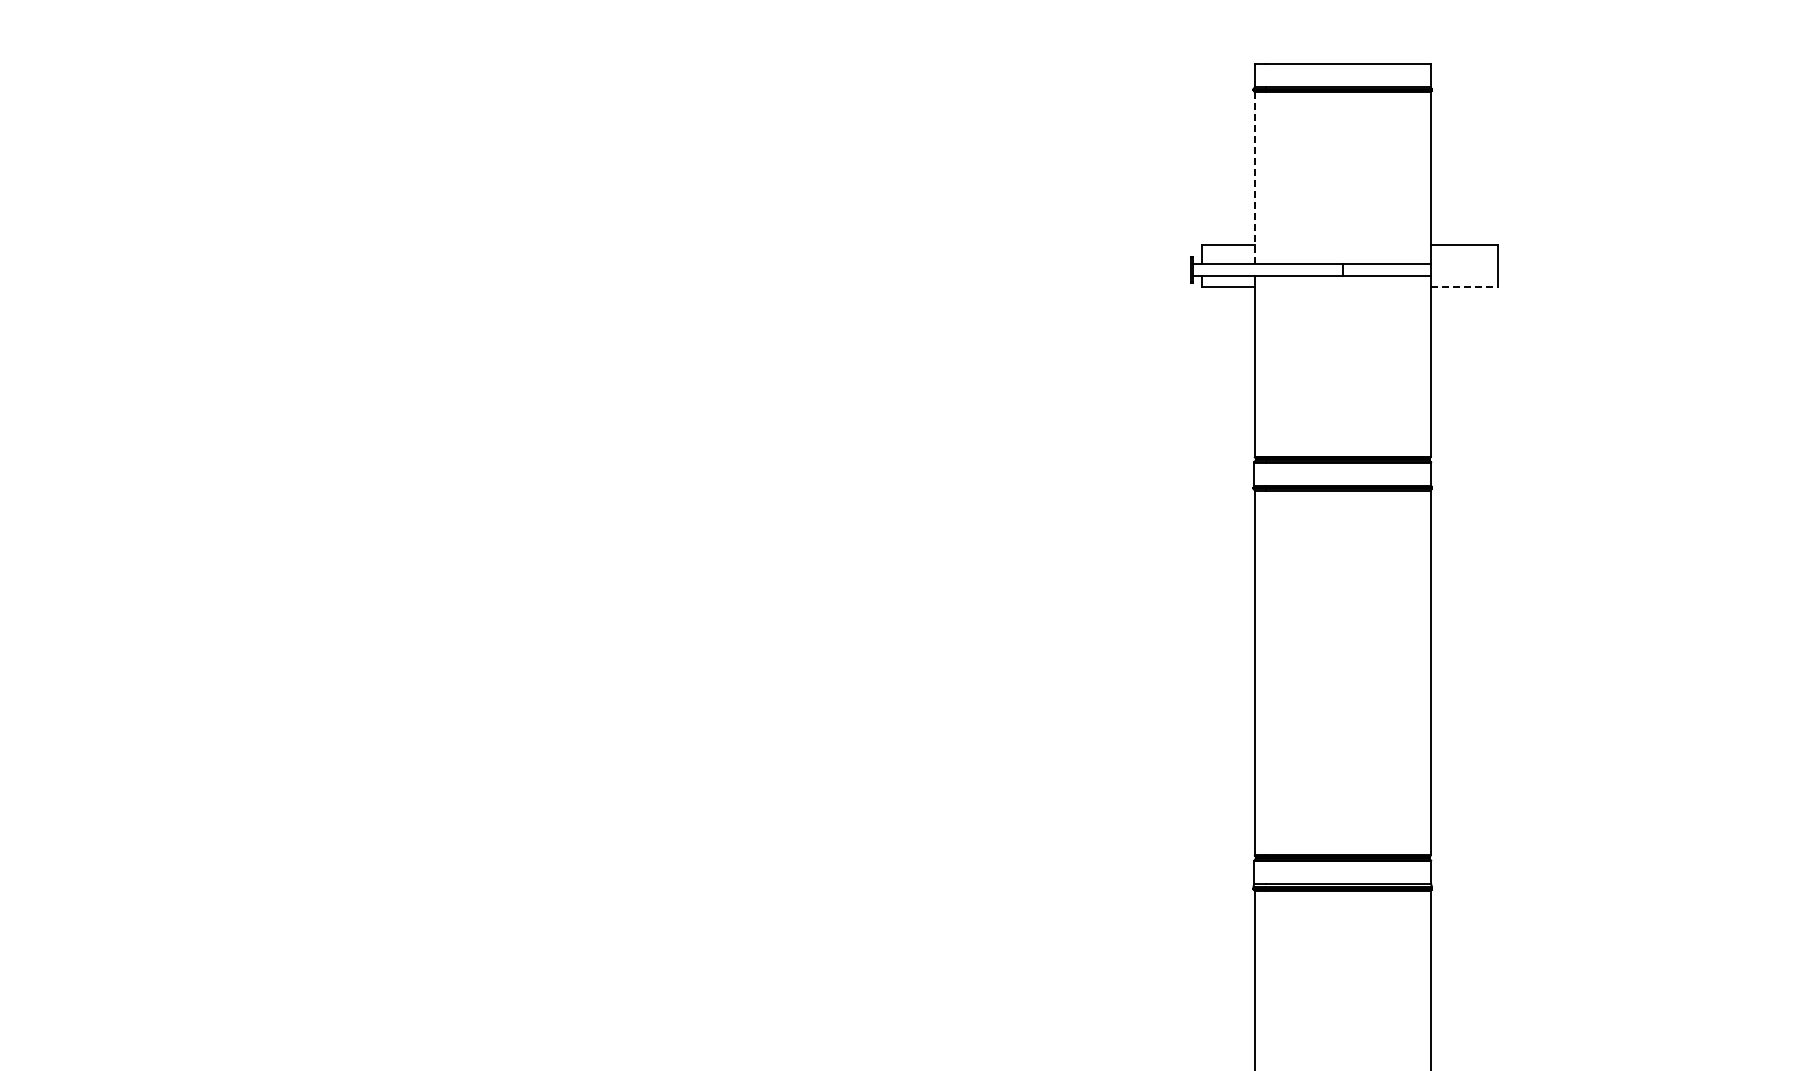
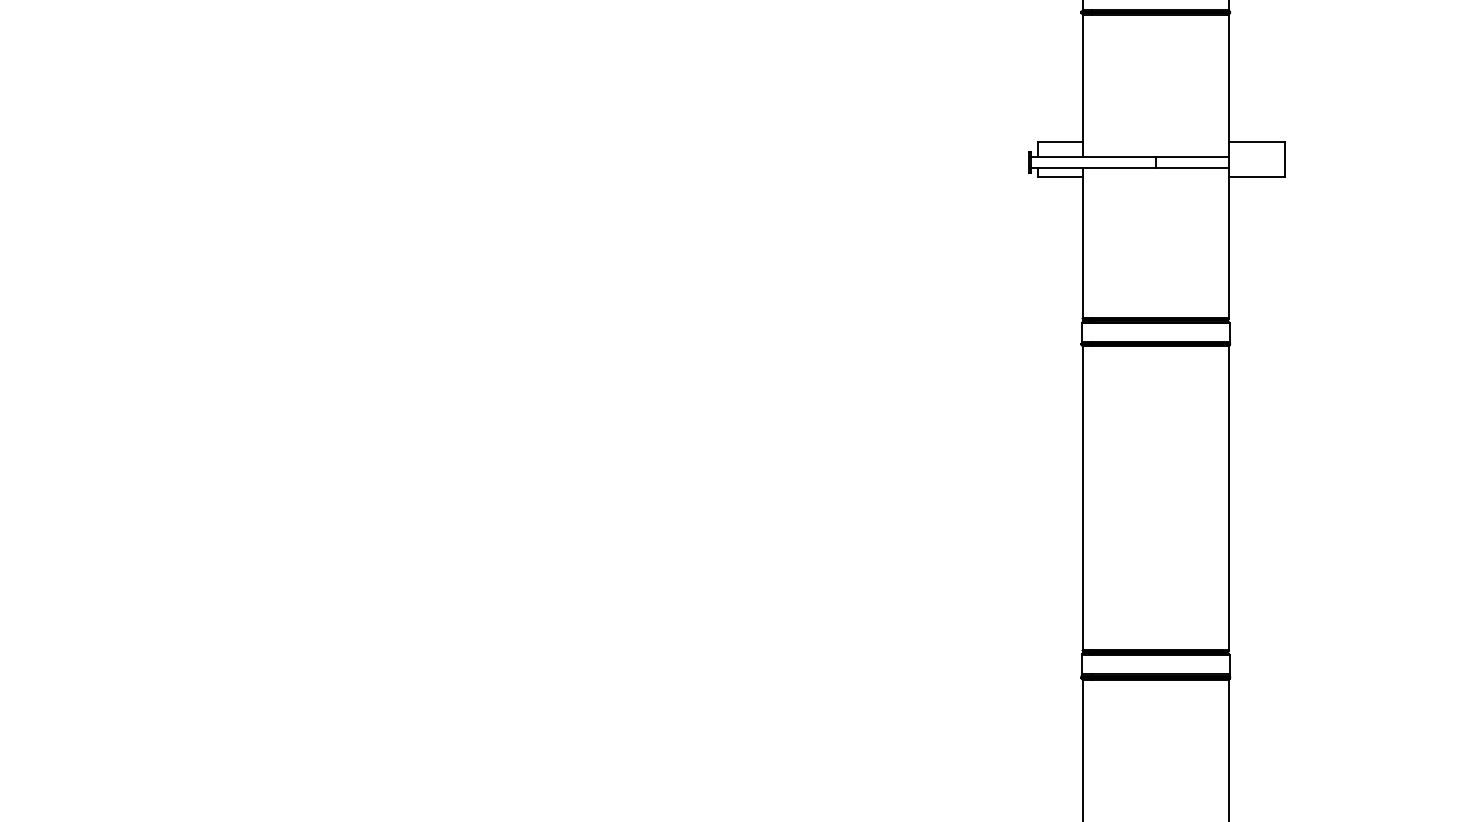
line: (1254, 177) -> (1082, 85), dashed -> solid
line: (1464, 287) -> (1257, 177), dashed -> solid

